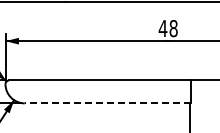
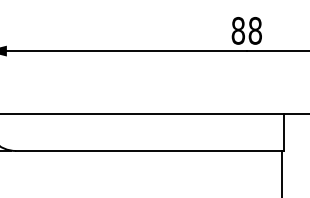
text: (162, 28) -> (237, 30), 48 -> 88
line: (107, 103) -> (149, 151), dashed -> solid

